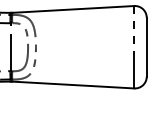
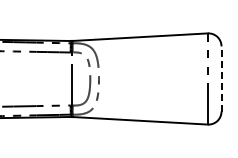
line: (146, 47) -> (221, 79), solid -> dashed

